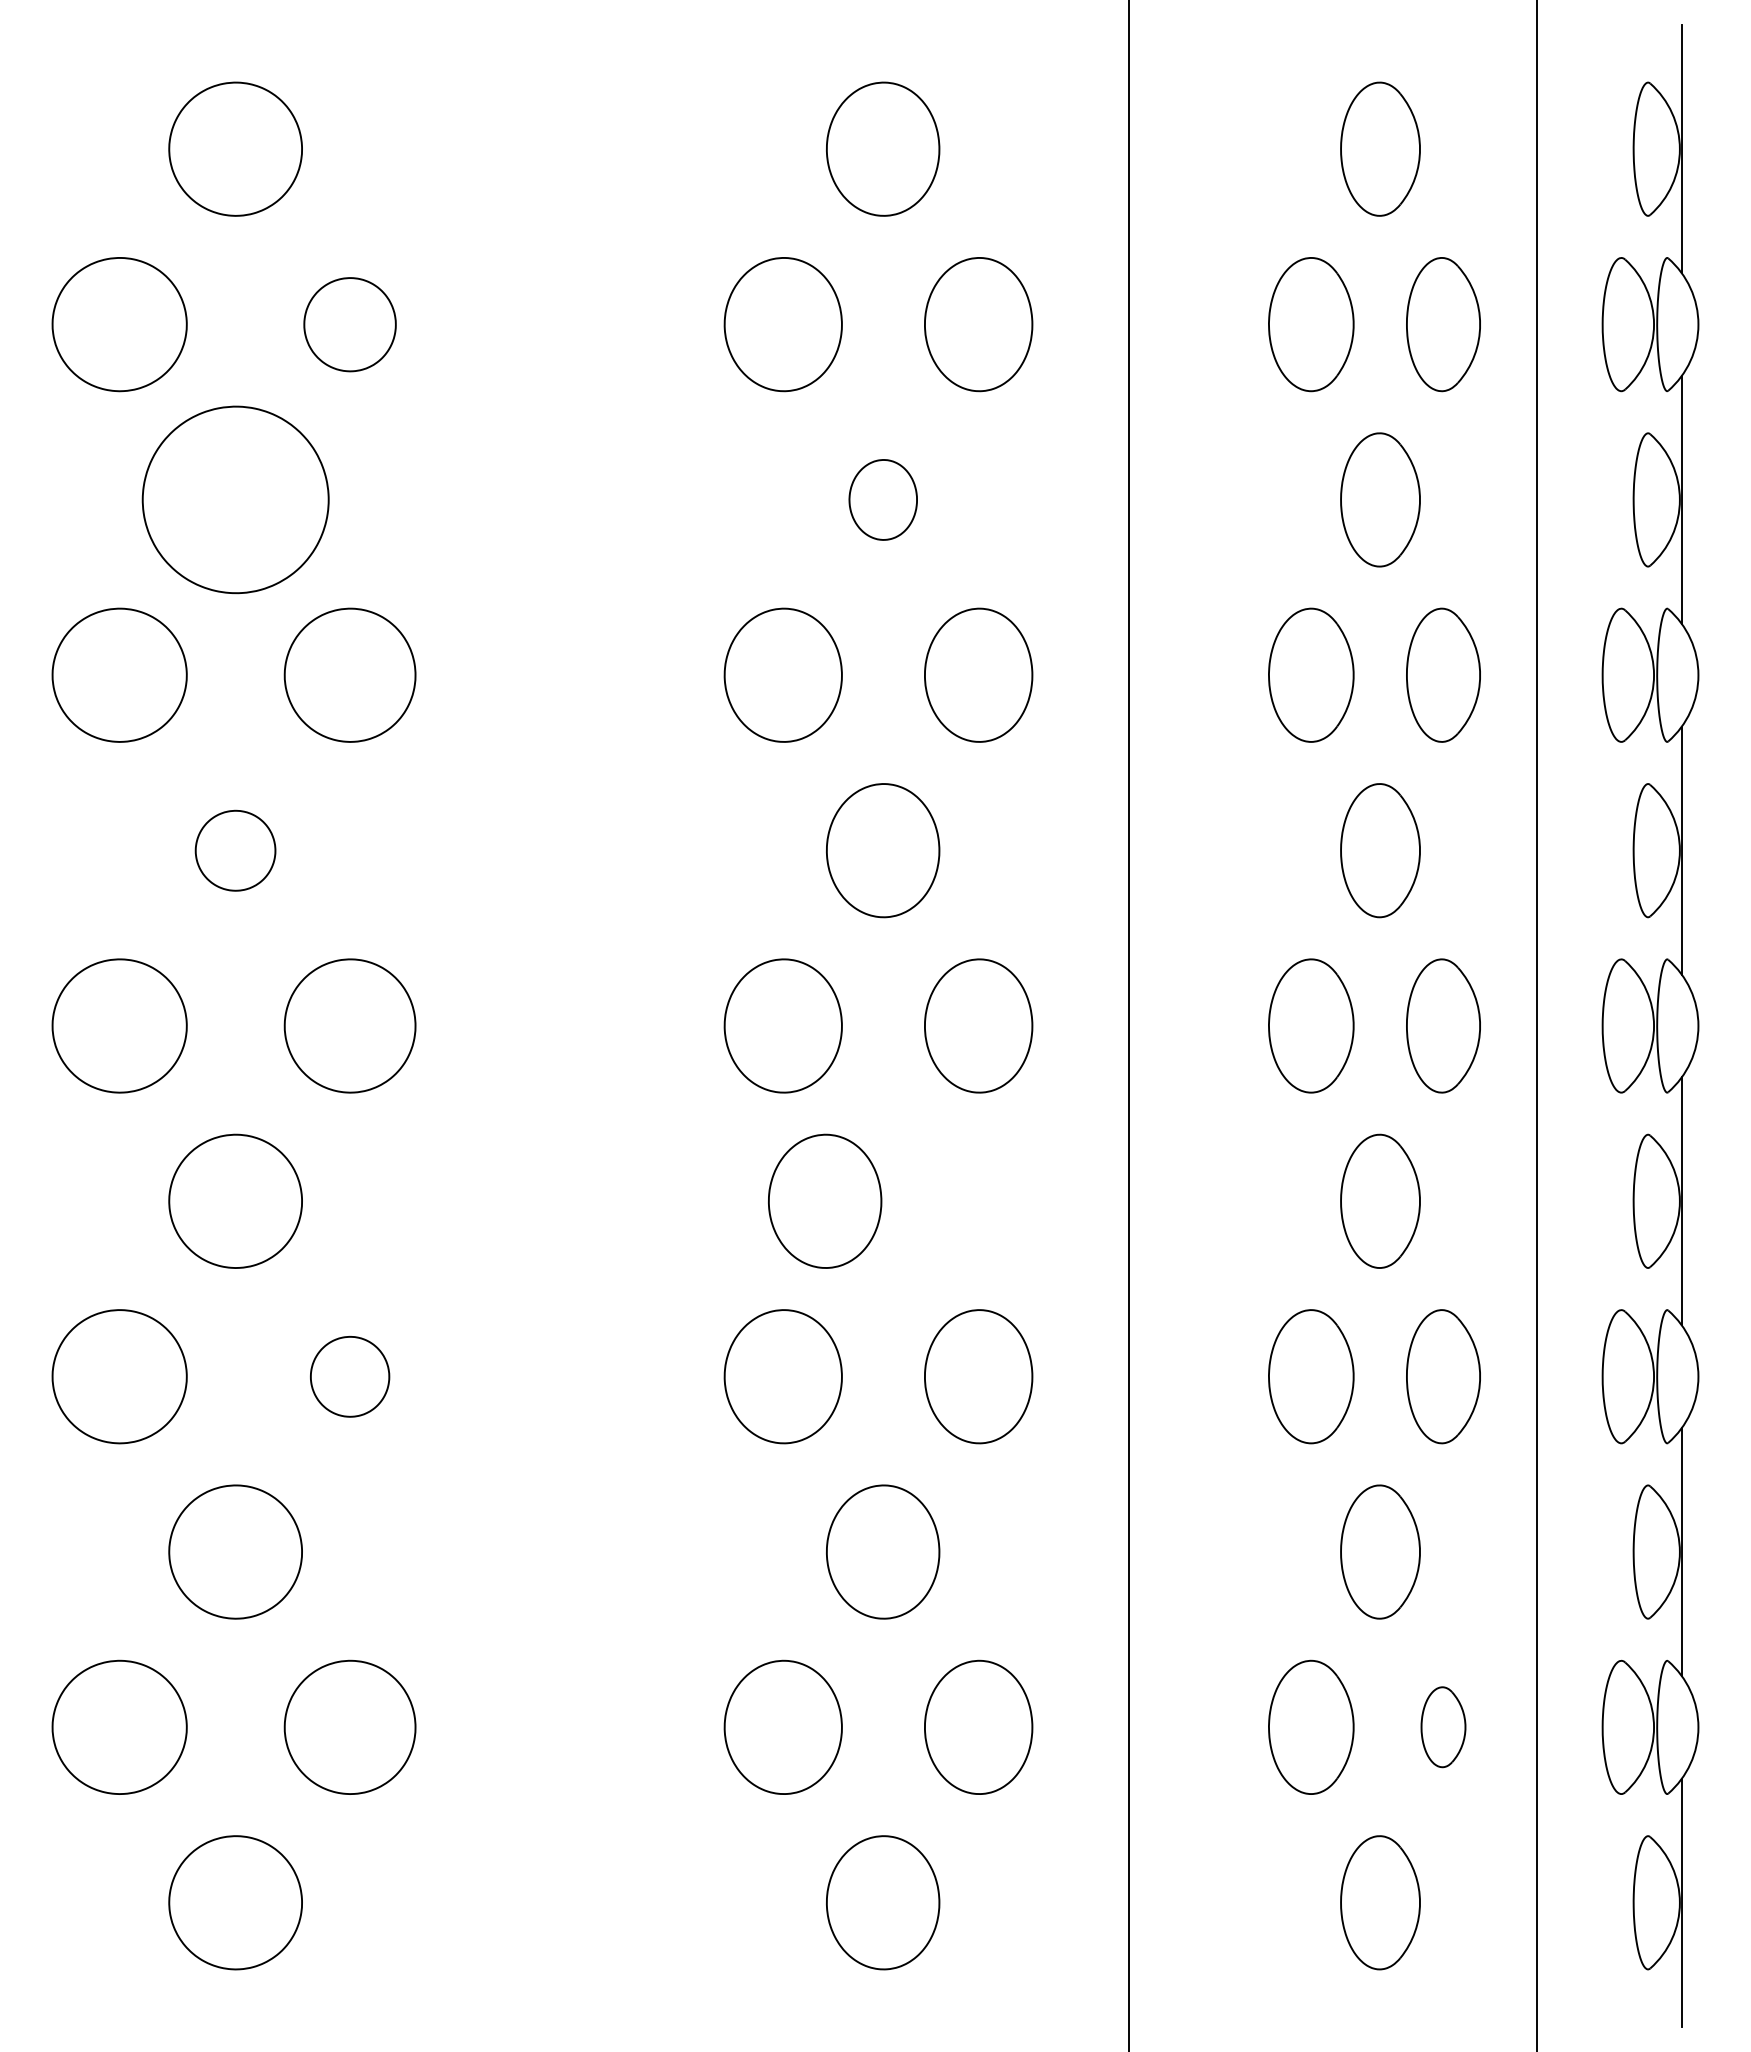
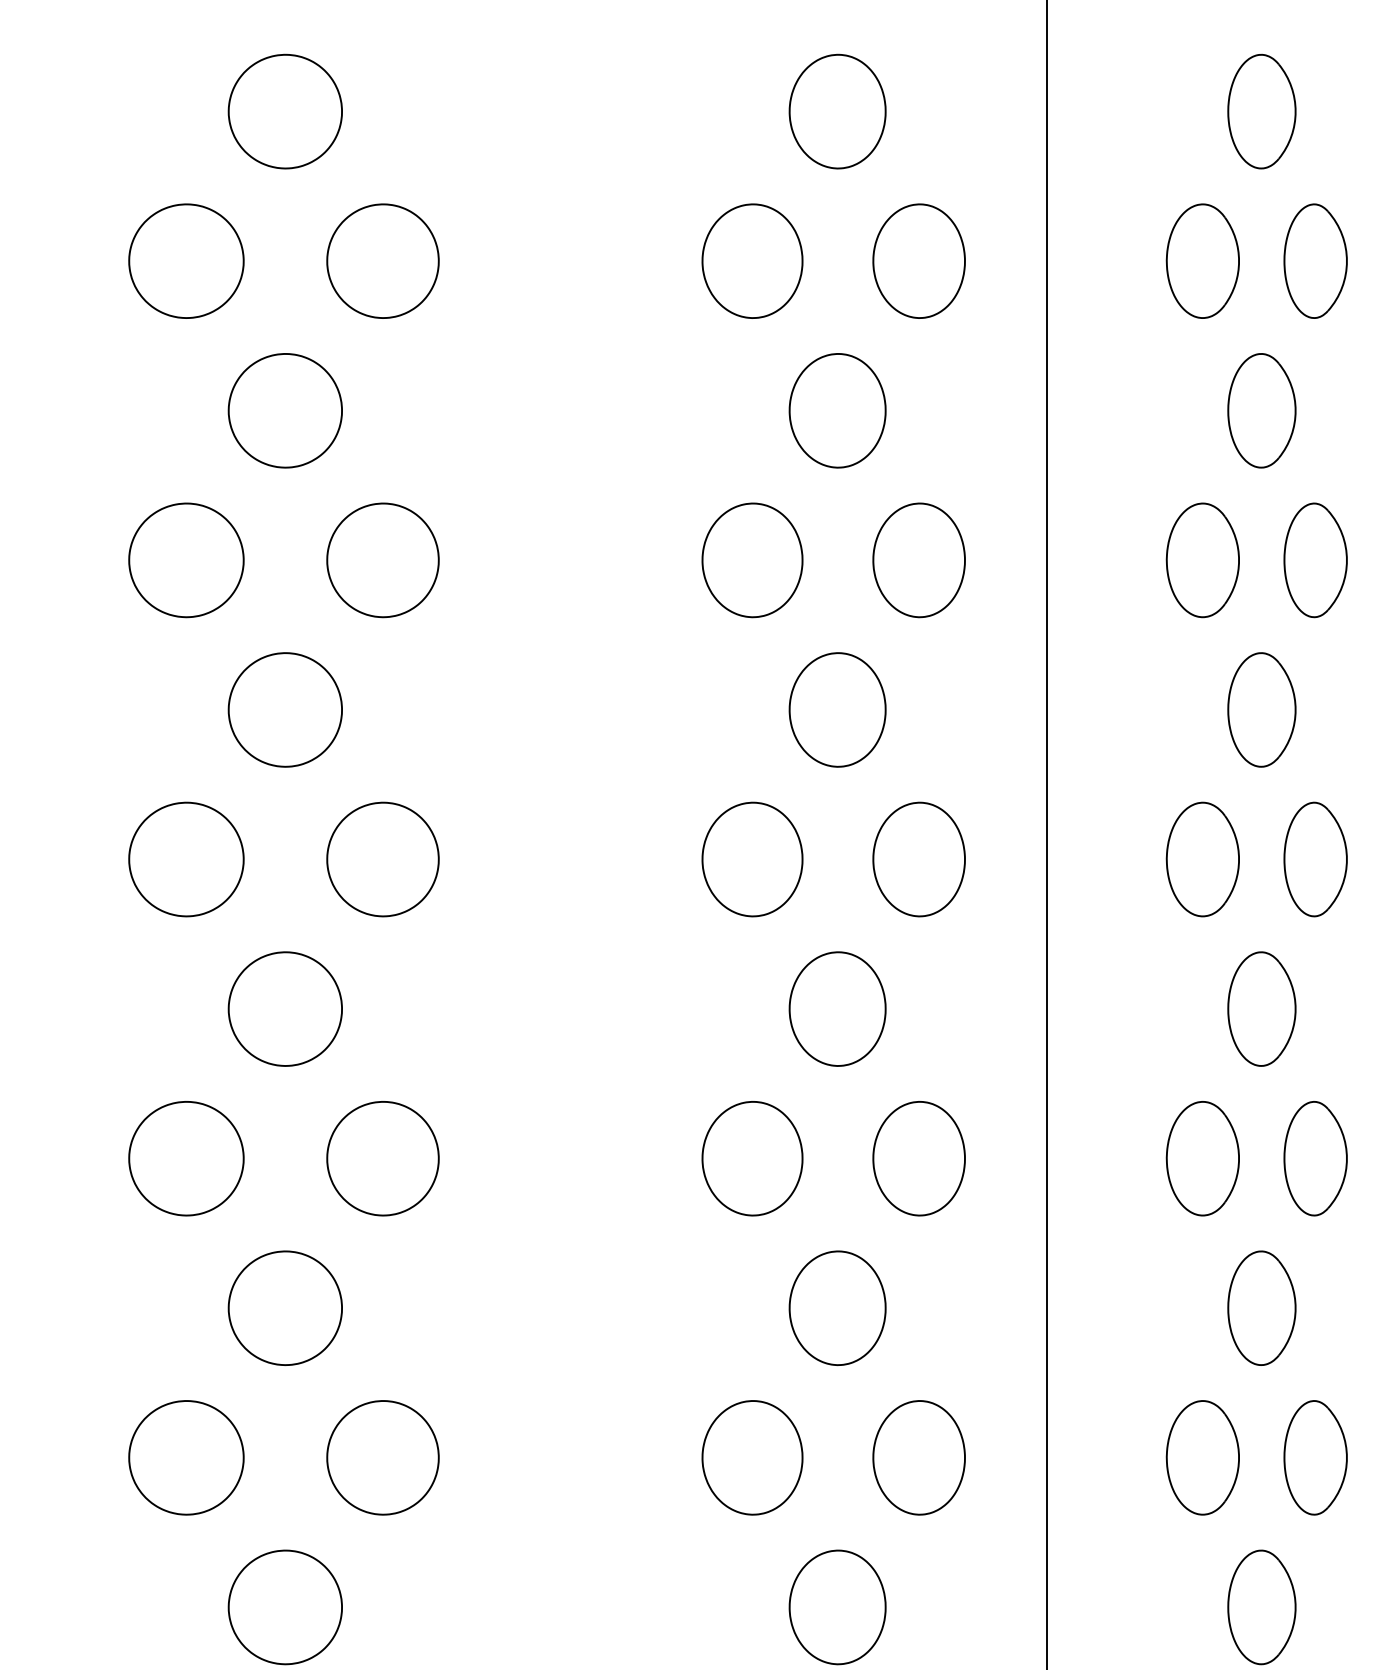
part: (349, 324) -> (382, 261), size x1.43
part: (235, 499) -> (285, 410), size x0.71
part: (883, 499) -> (837, 410), size x1.67
part: (235, 850) -> (285, 709), size x1.67
part: (825, 1200) -> (837, 1008), moved
part: (349, 1376) -> (382, 1158), size x1.67
part: (1443, 1726) -> (1315, 1457), size x1.67

